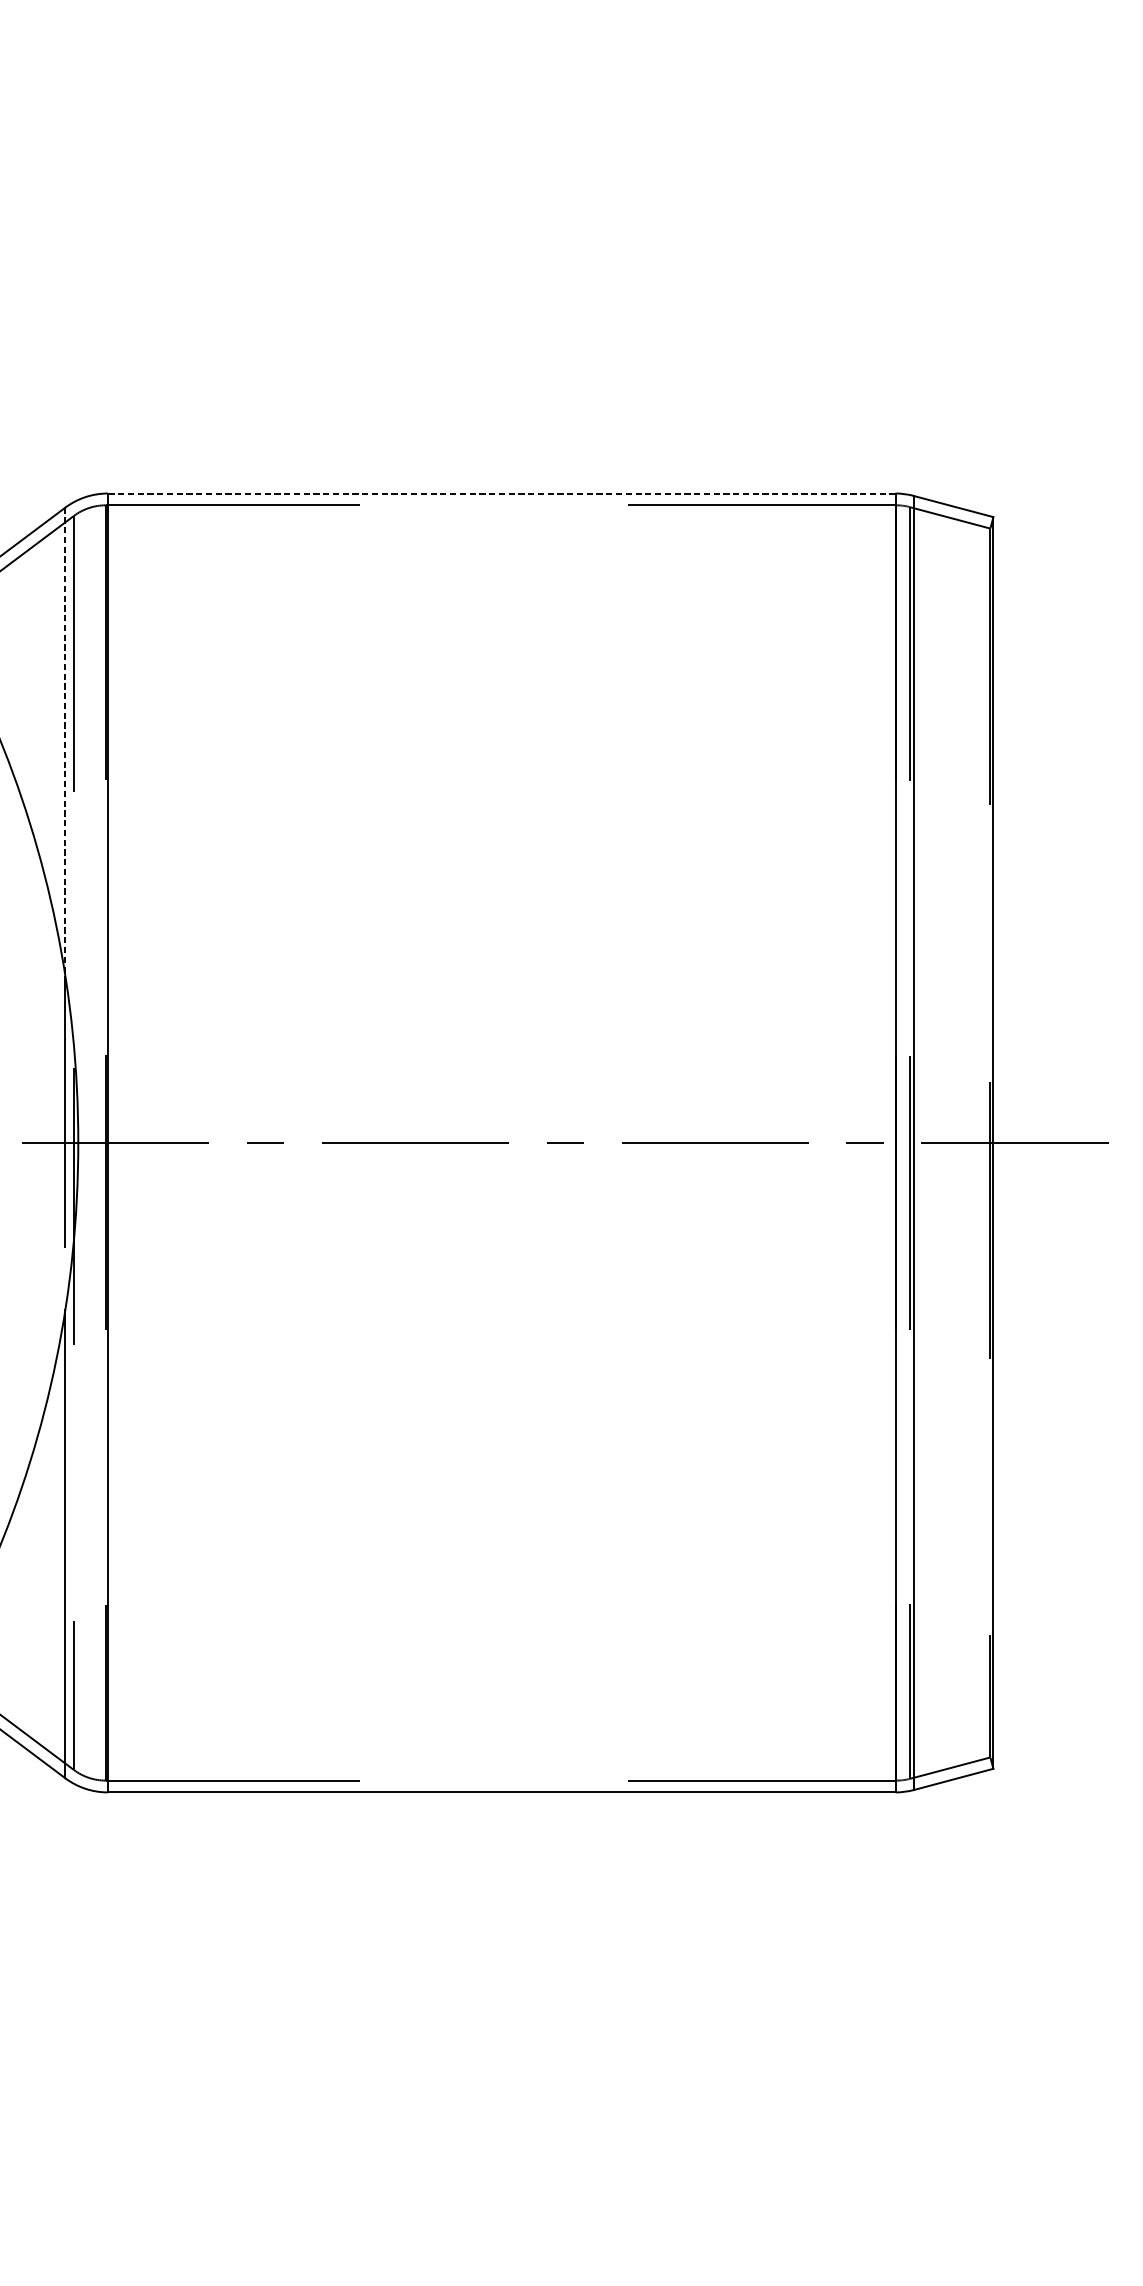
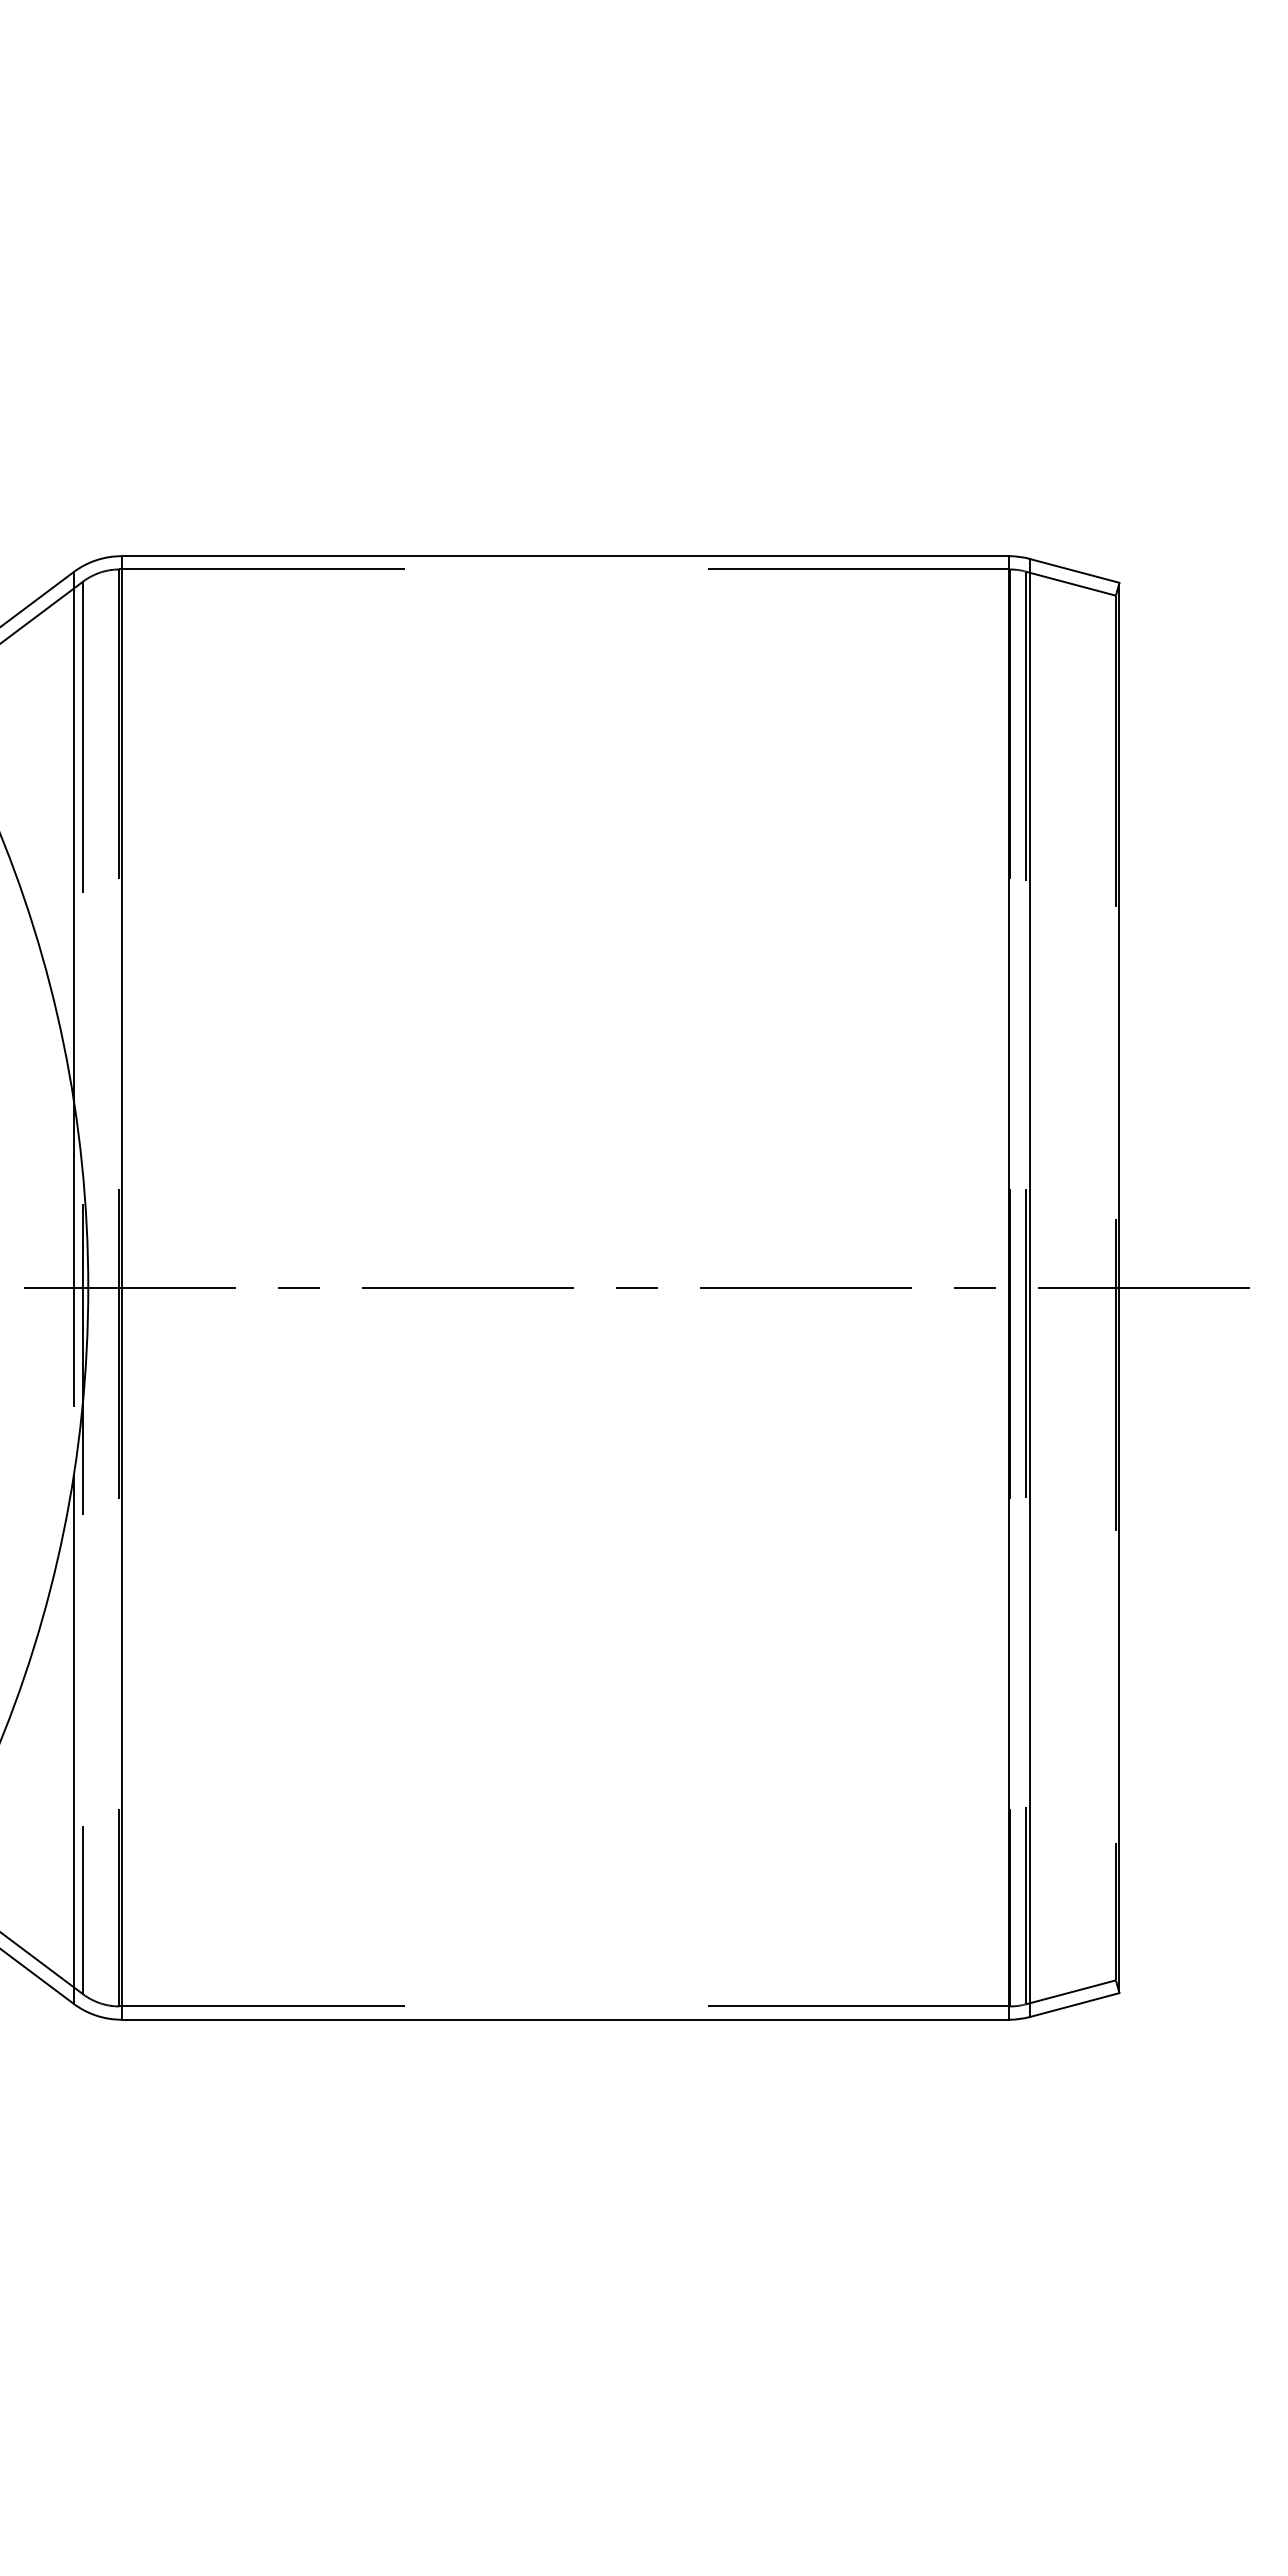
line: (501, 493) -> (565, 556), dashed -> solid
line: (65, 742) -> (73, 836), dashed -> solid

